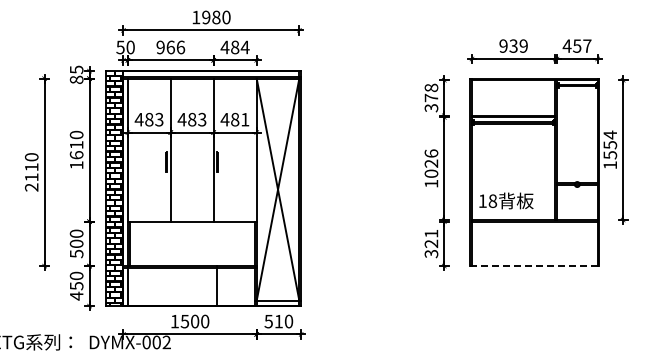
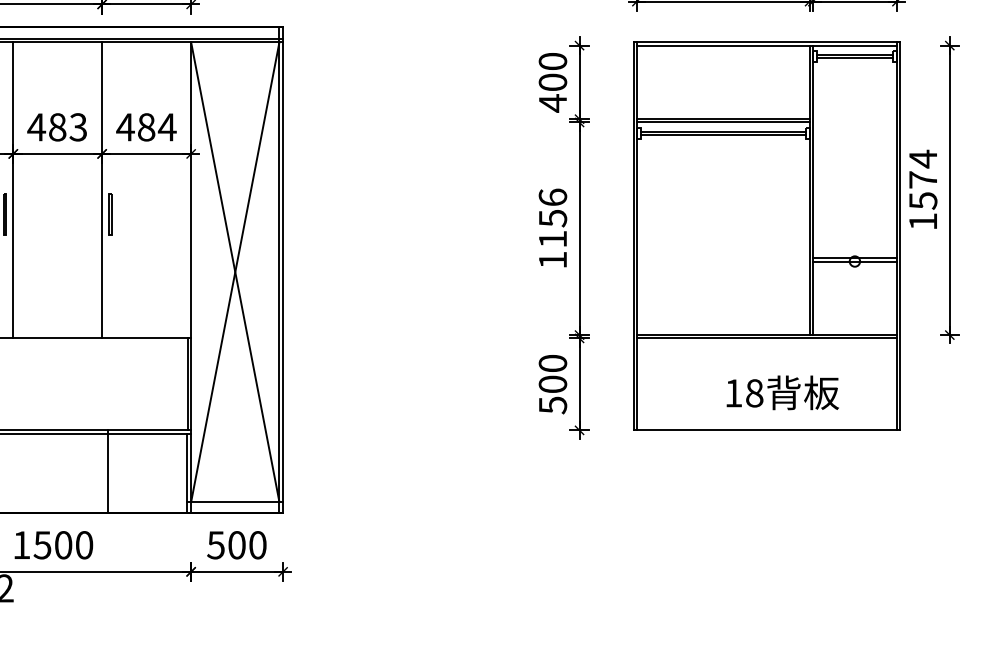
text: (431, 97) -> (553, 81), 378 -> 400
text: (244, 119) -> (165, 126), 481 -> 484
text: (610, 145) -> (923, 180), 1554 -> 1574
text: (431, 168) -> (553, 228), 1026 -> 1156
text: (506, 200) -> (782, 391), moved
text: (431, 243) -> (553, 383), 321 -> 500
line: (535, 266) -> (768, 431), dashed -> solid
text: (278, 321) -> (236, 545), 510 -> 500

